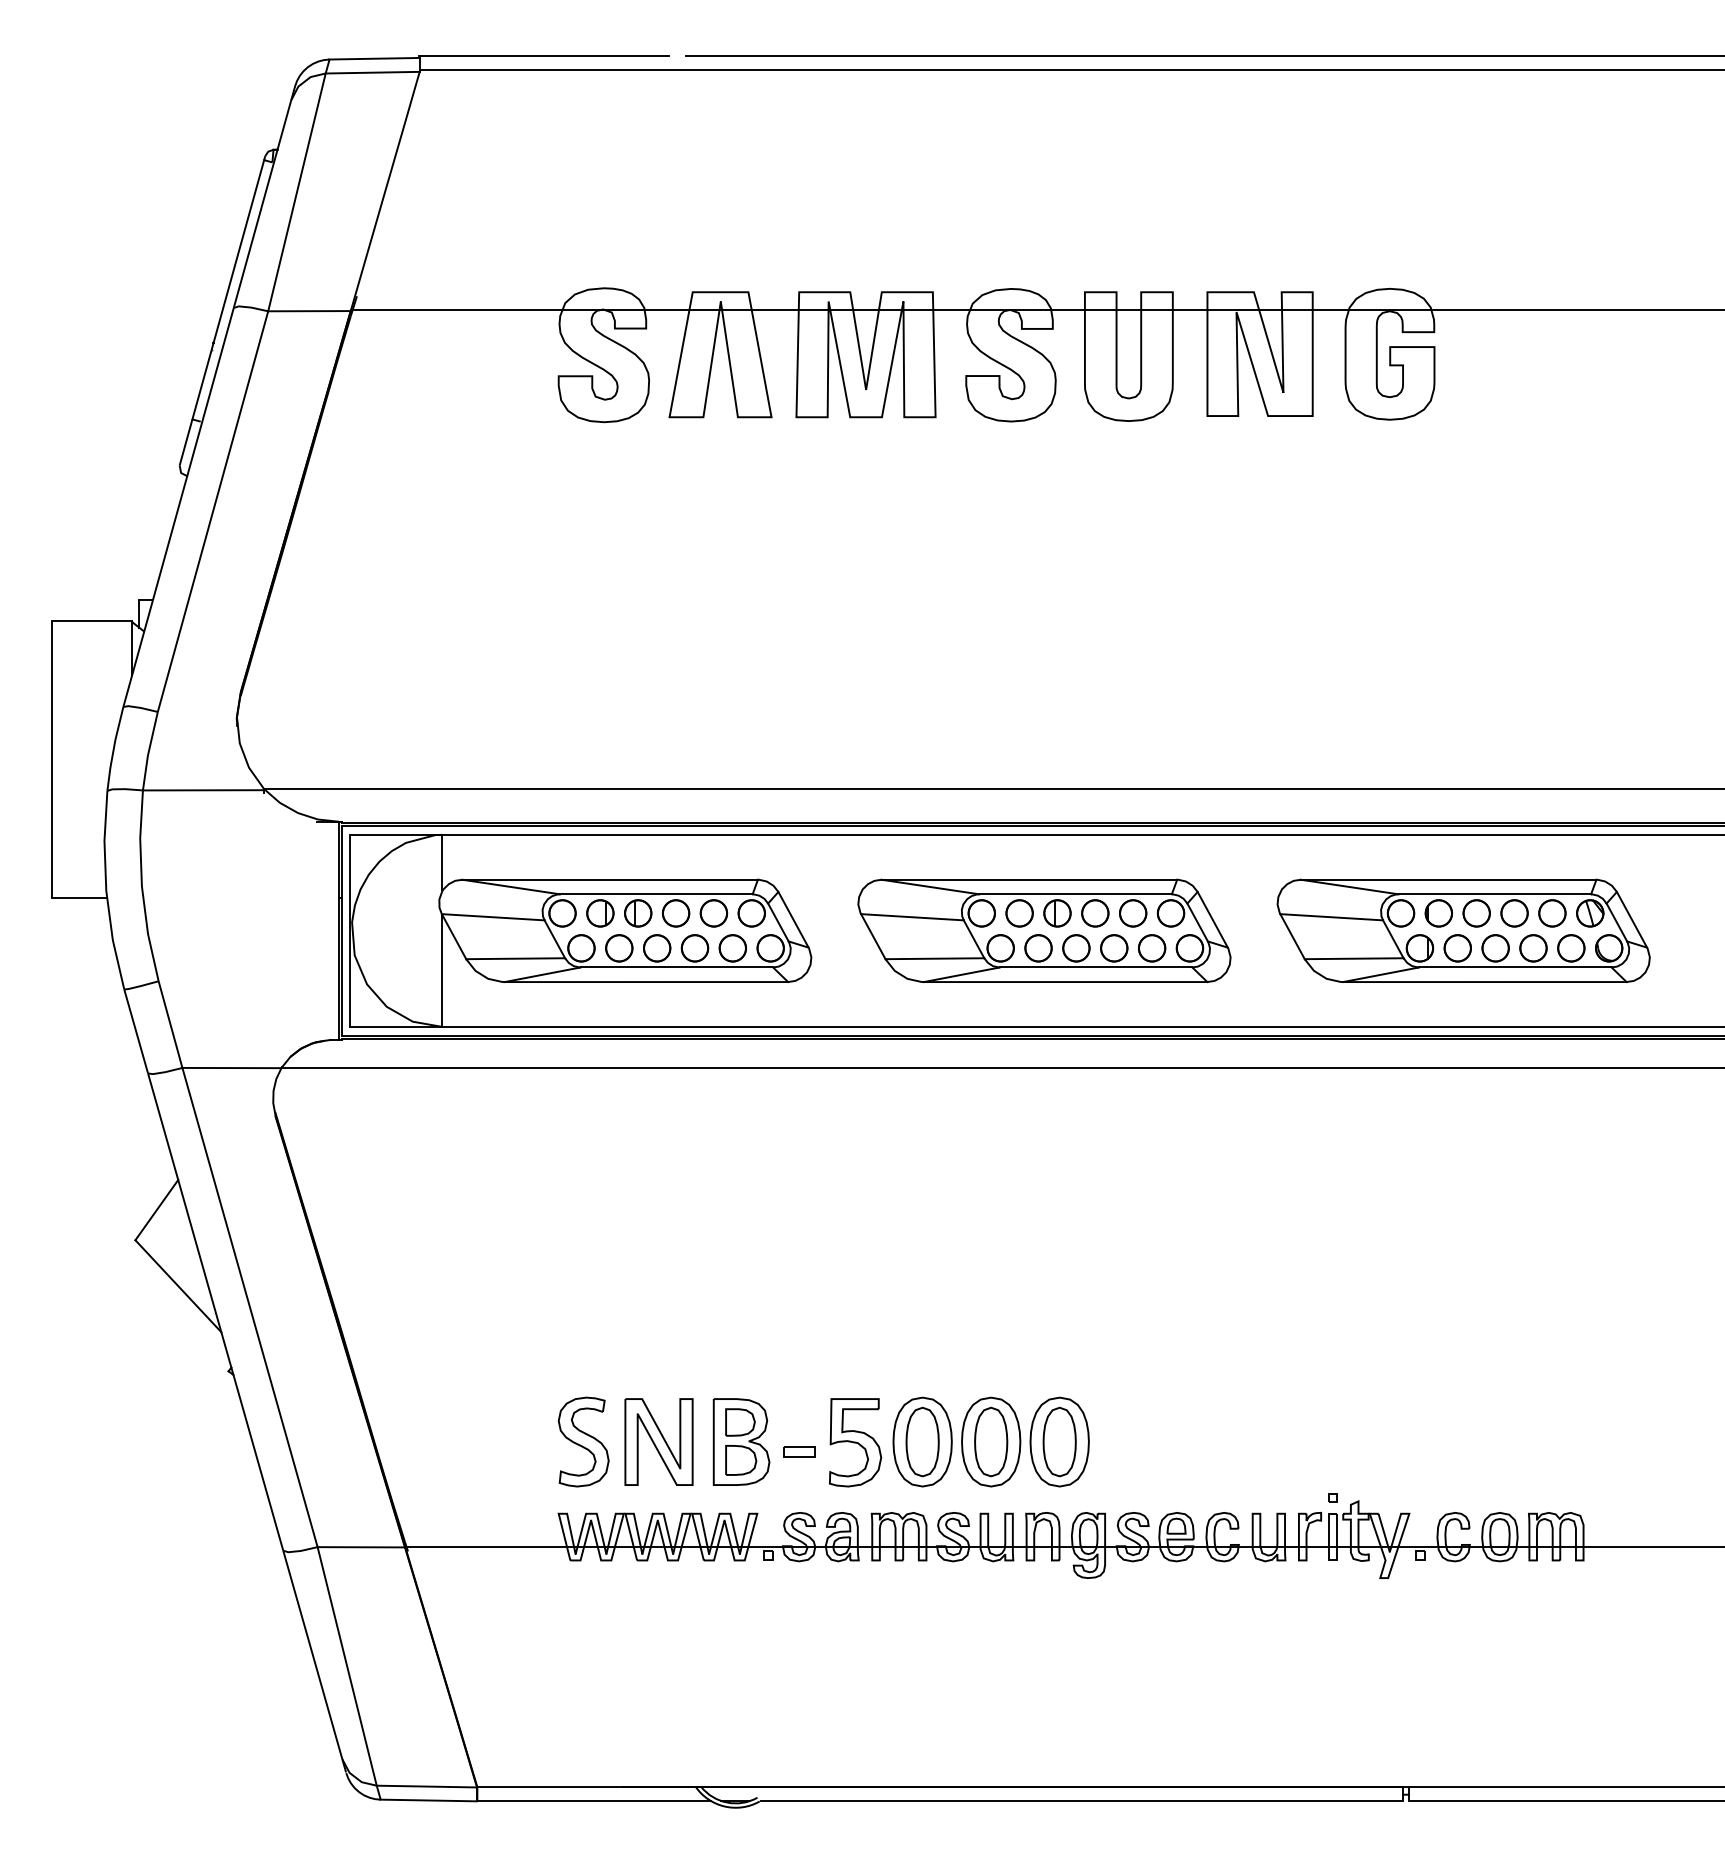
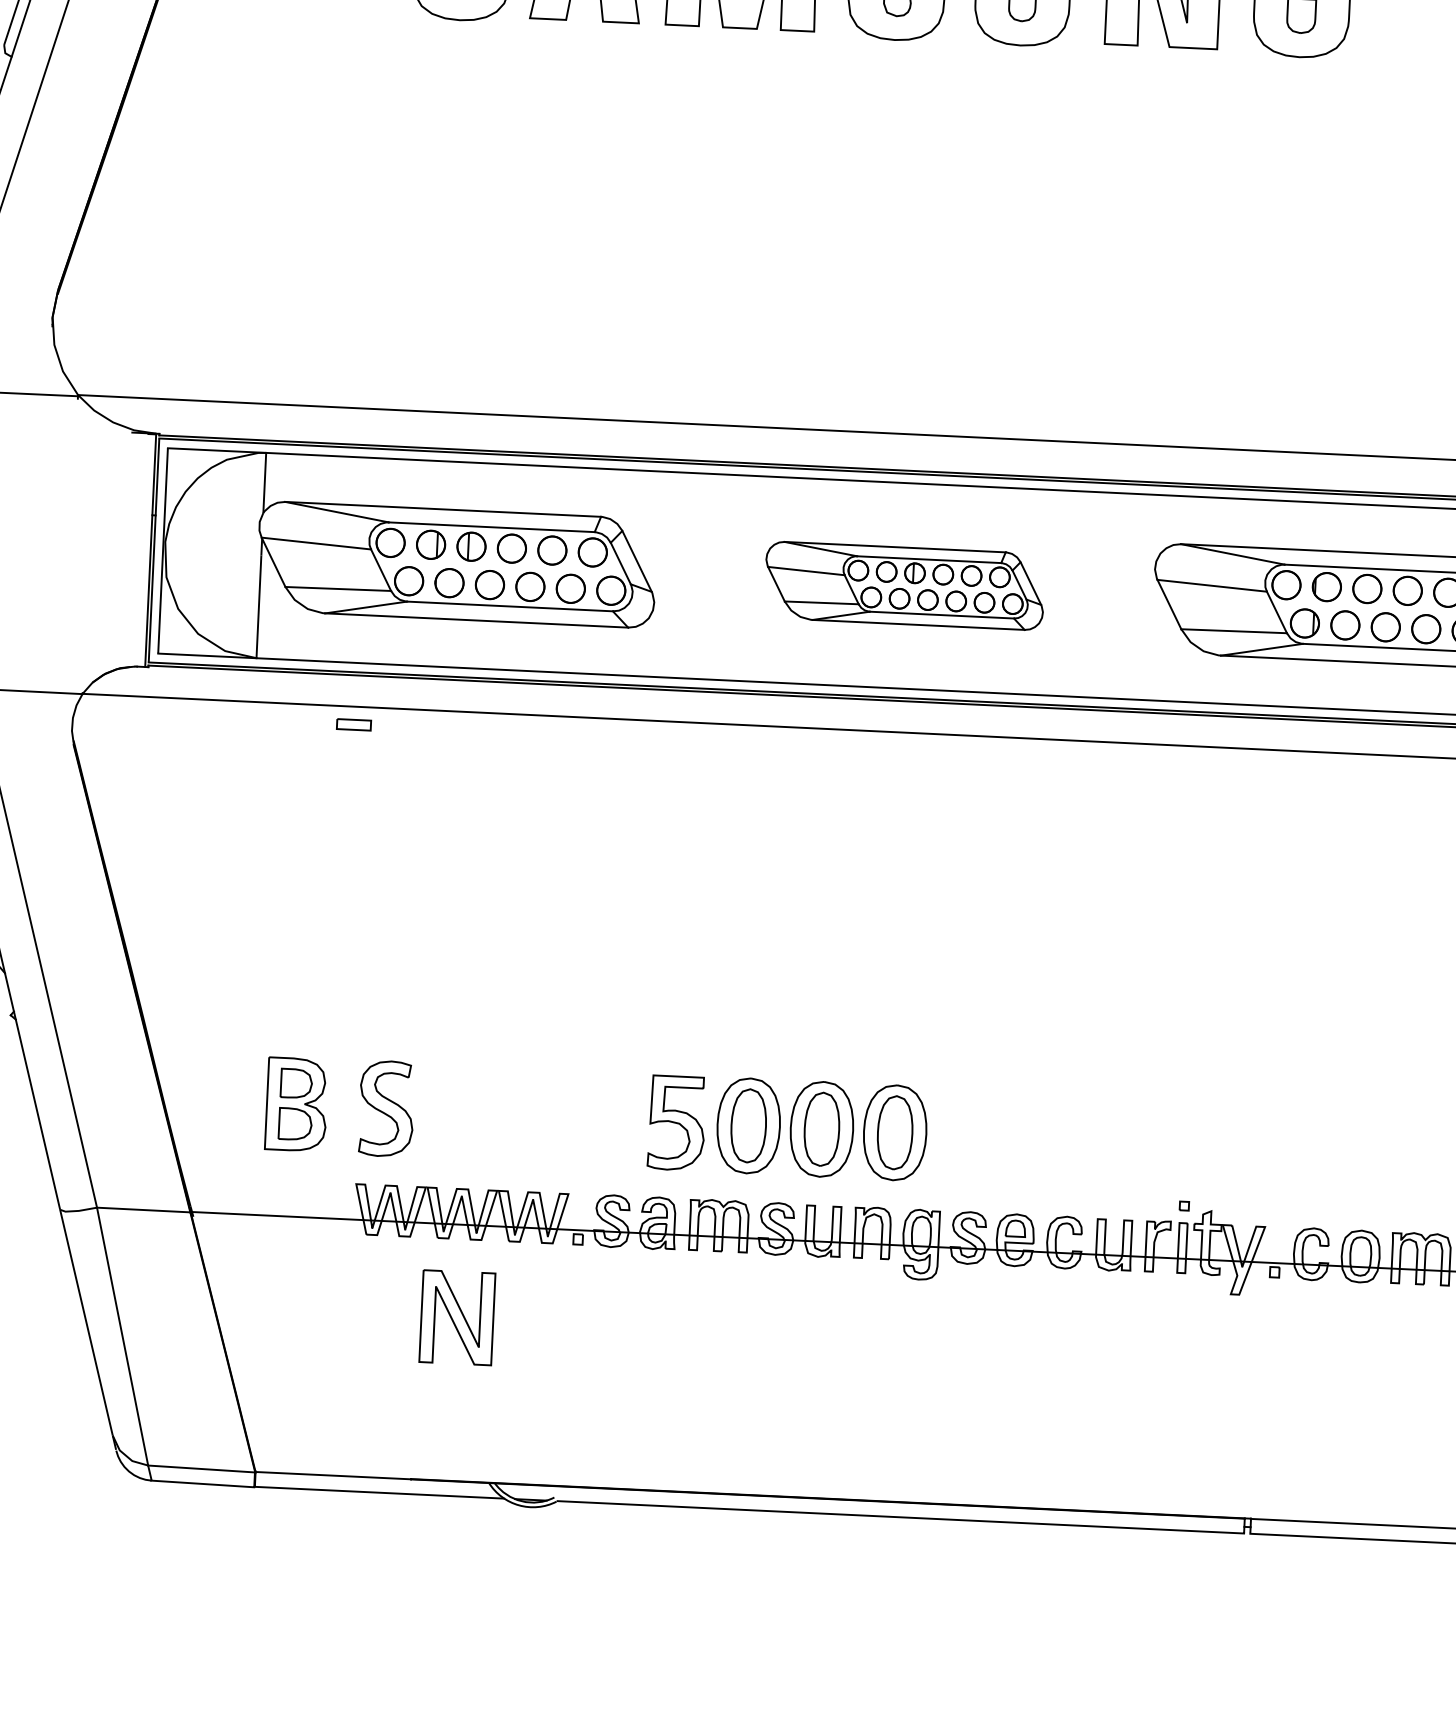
part: (1044, 930) -> (904, 585), size x0.7
part: (658, 1441) -> (456, 1317), moved
part: (741, 1441) -> (296, 1103), moved
part: (799, 1451) -> (354, 724), moved

